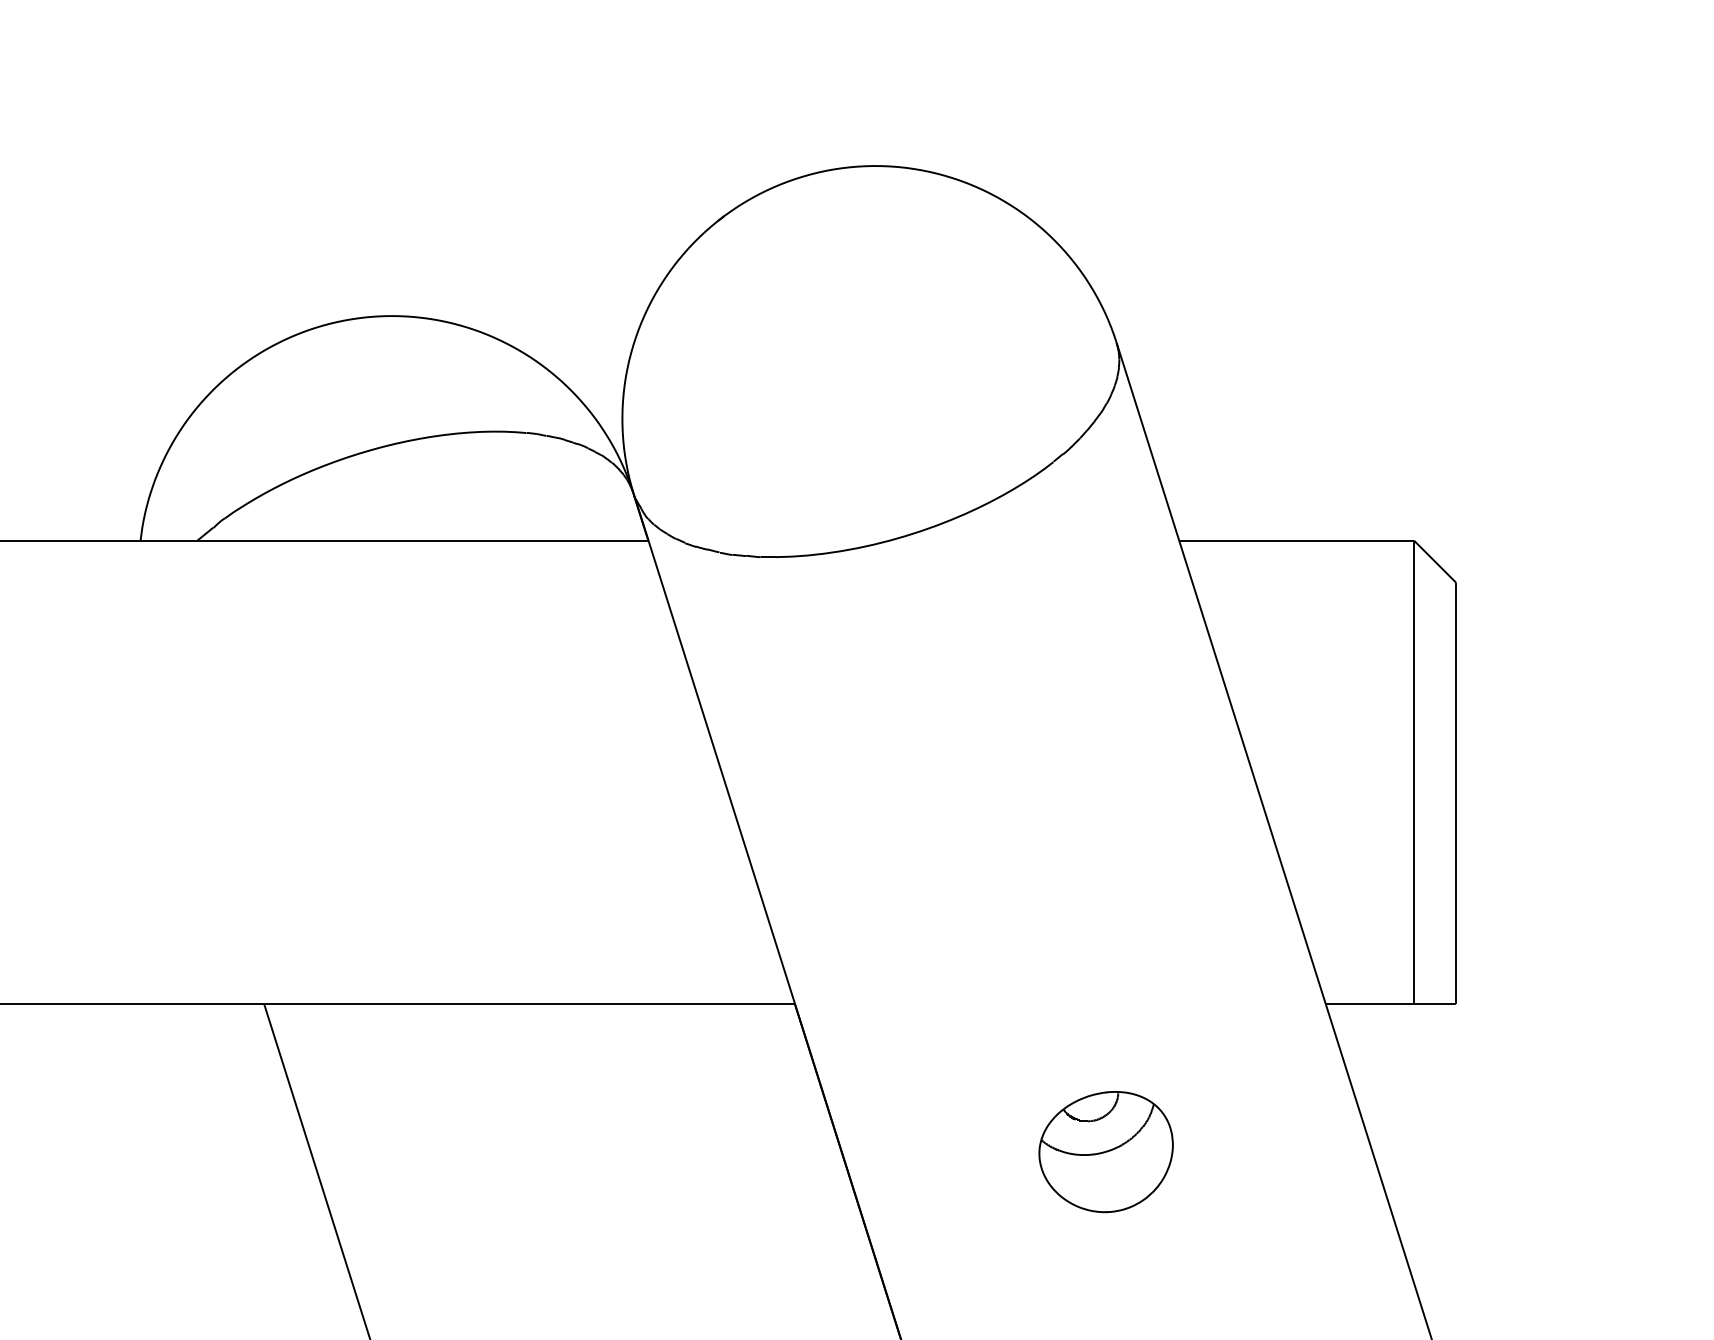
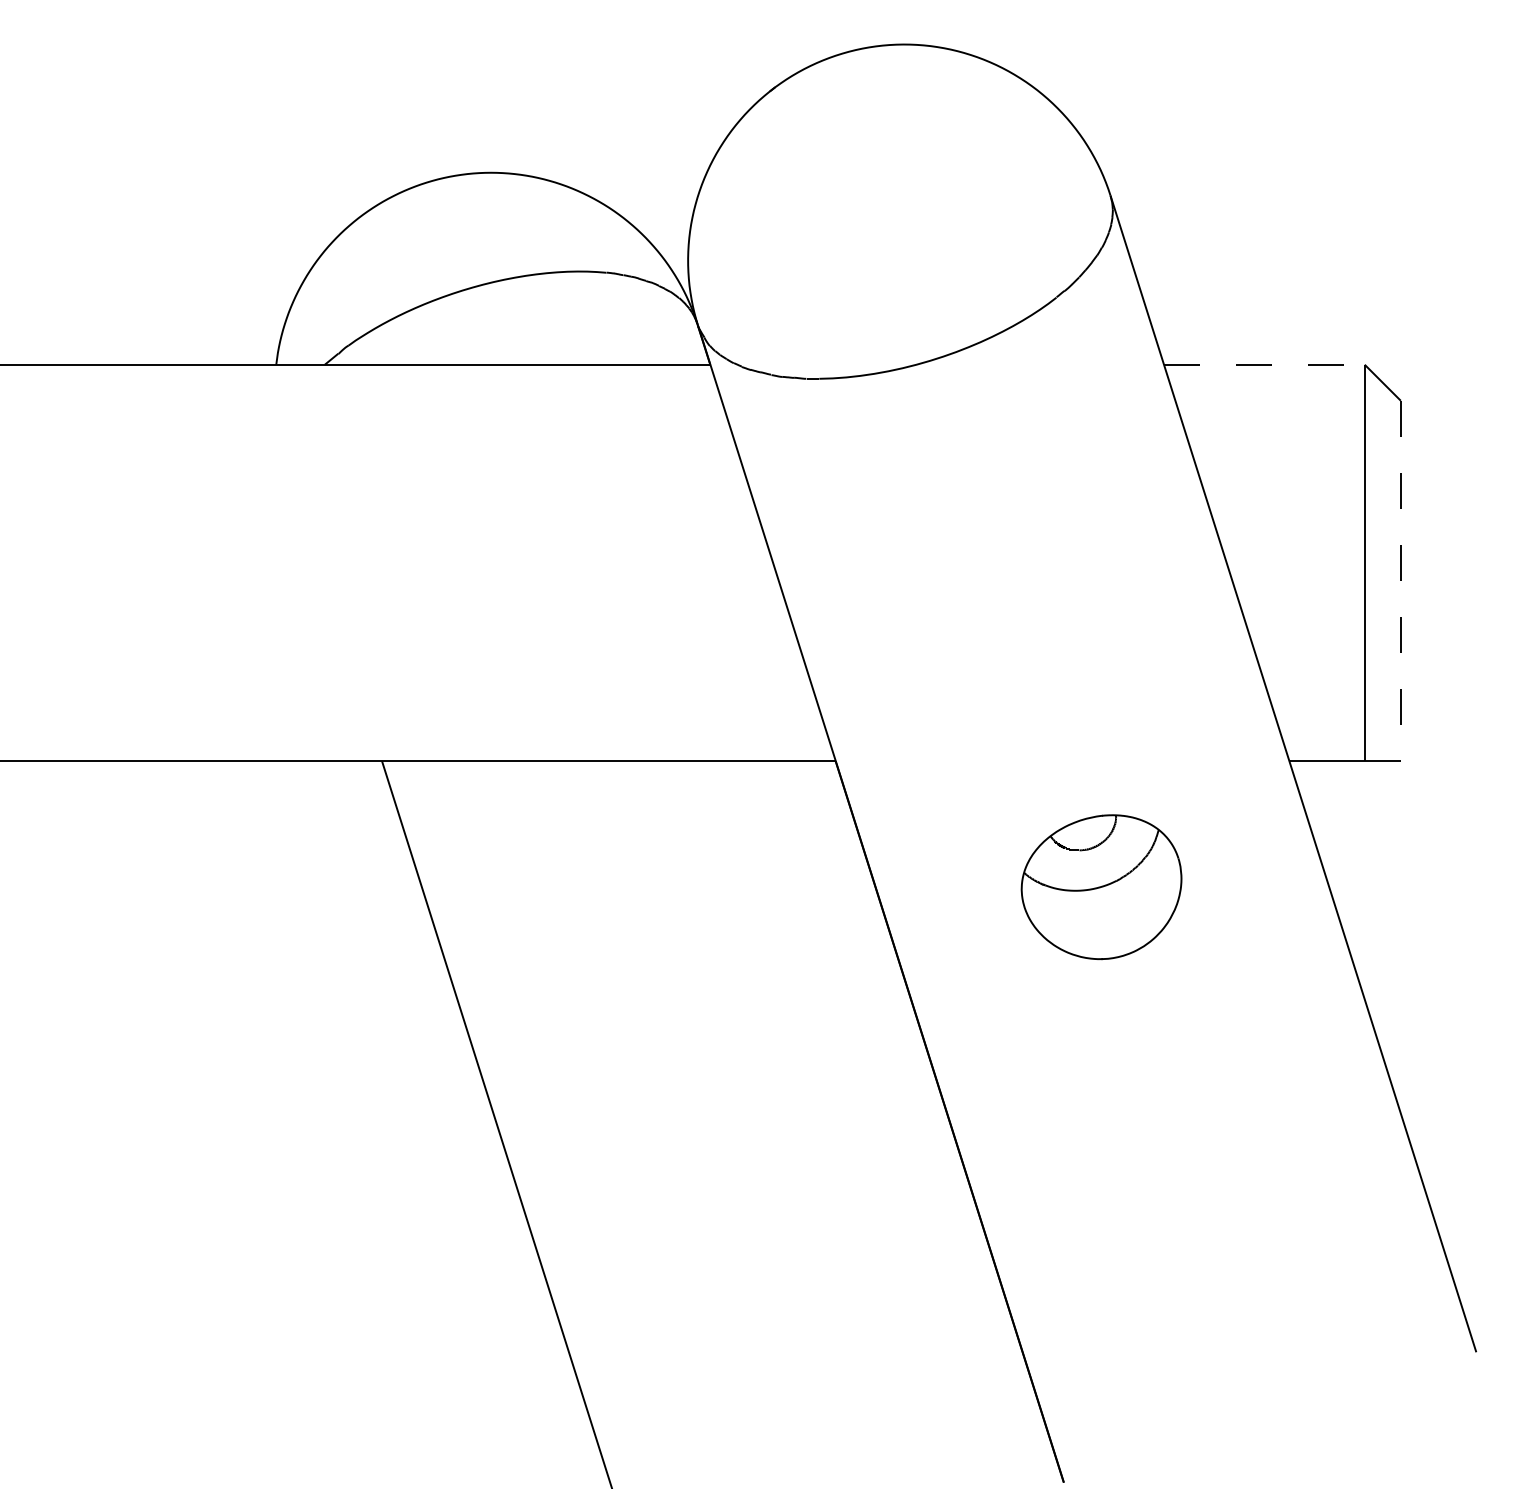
line: (1296, 540) -> (1264, 364), solid -> dashed
line: (1455, 794) -> (1400, 581), solid -> dashed
part: (1106, 1152) -> (1101, 887), size x1.4

